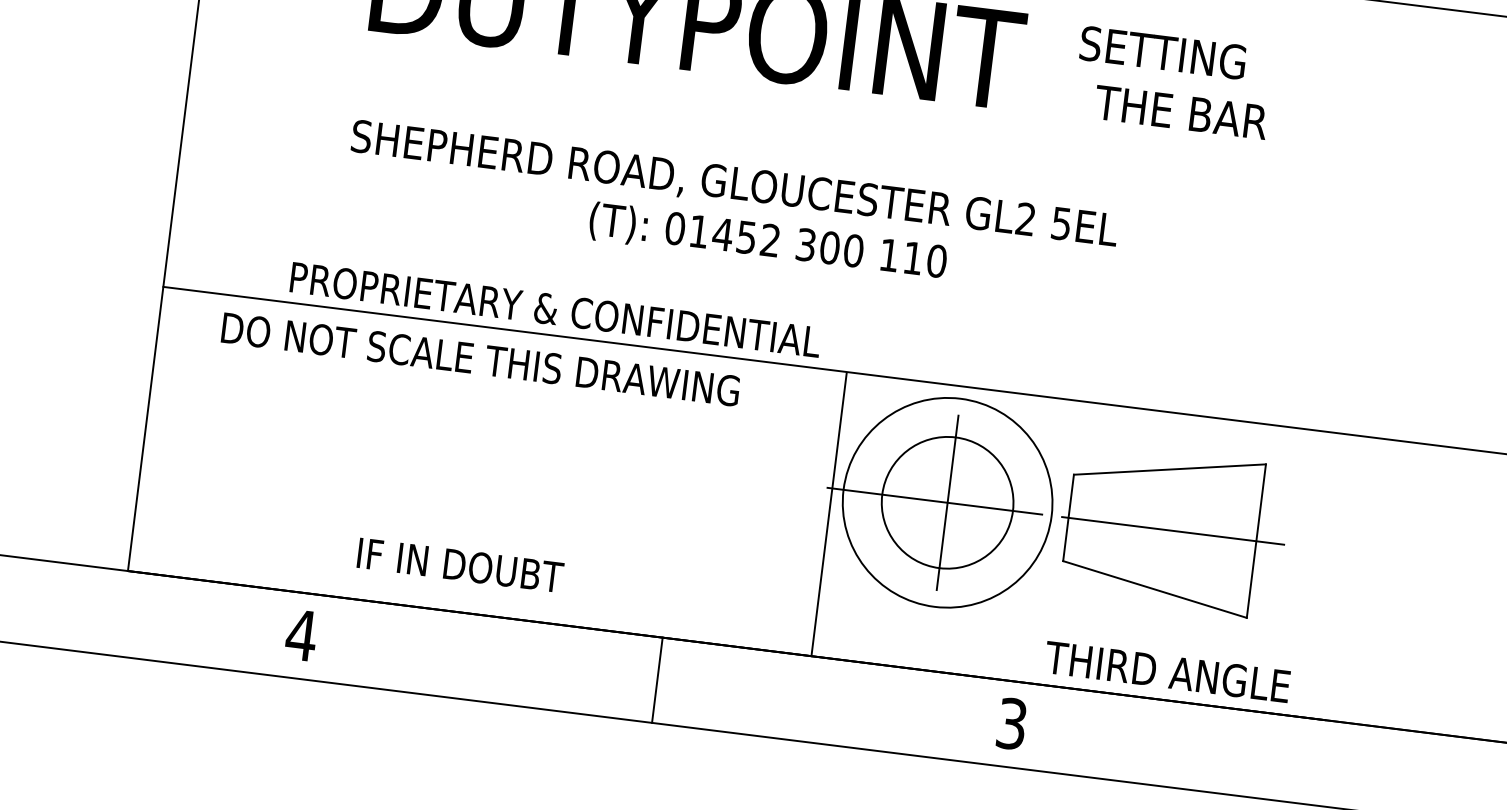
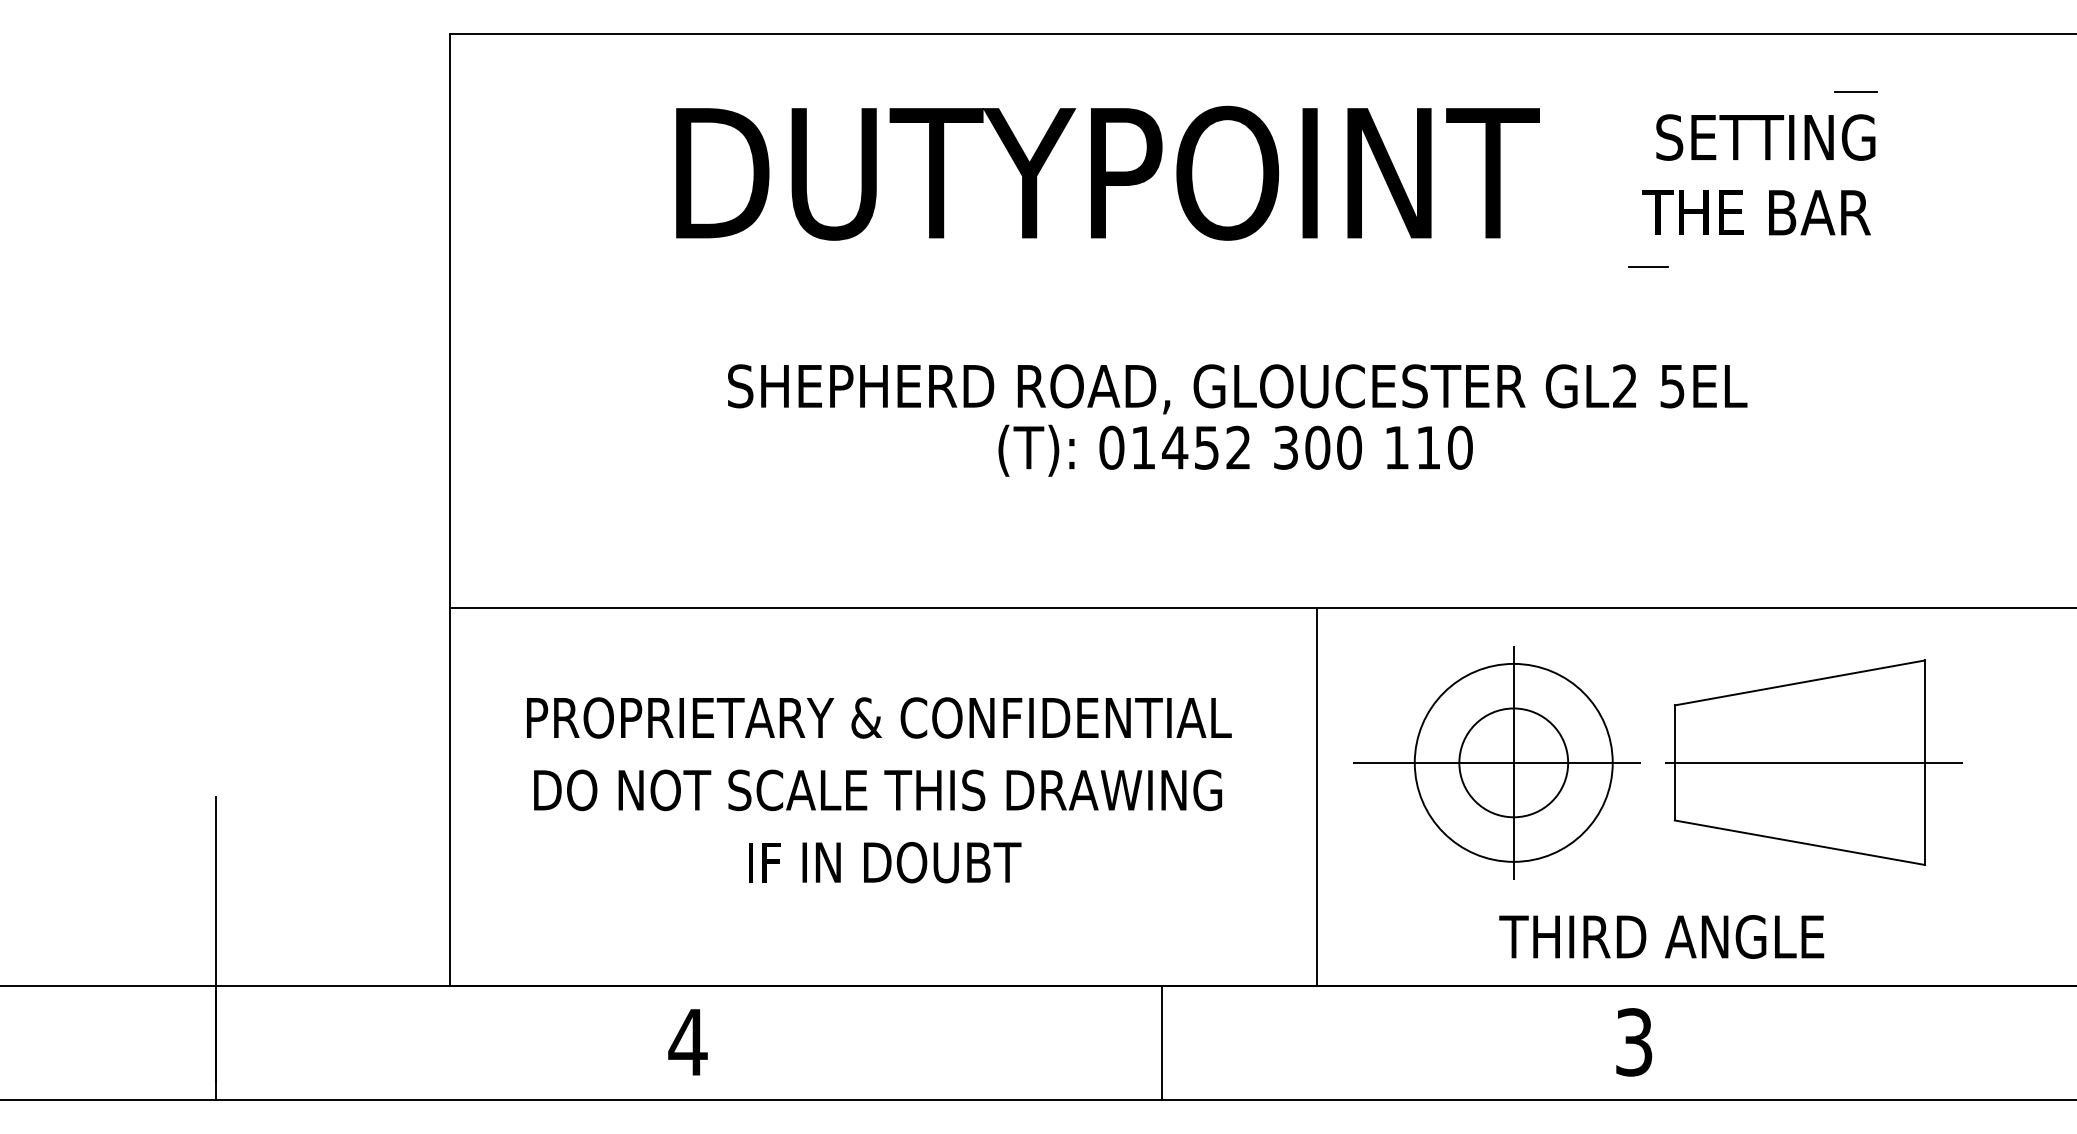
line: (1267, 30) -> (1856, 91), added
text: (1162, 52) -> (1765, 137), moved
line: (1095, 142) -> (1648, 266), added
text: (734, 185) -> (1237, 389), moved
text: (555, 309) -> (879, 717), moved
text: (481, 359) -> (878, 790), moved
circle: (947, 502) -> (1513, 762), size x0.62
circle: (947, 502) -> (1513, 762), size x0.71
line: (829, 514) -> (1317, 797), moved
text: (460, 565) -> (885, 862), moved
text: (1167, 671) -> (1661, 936), moved

